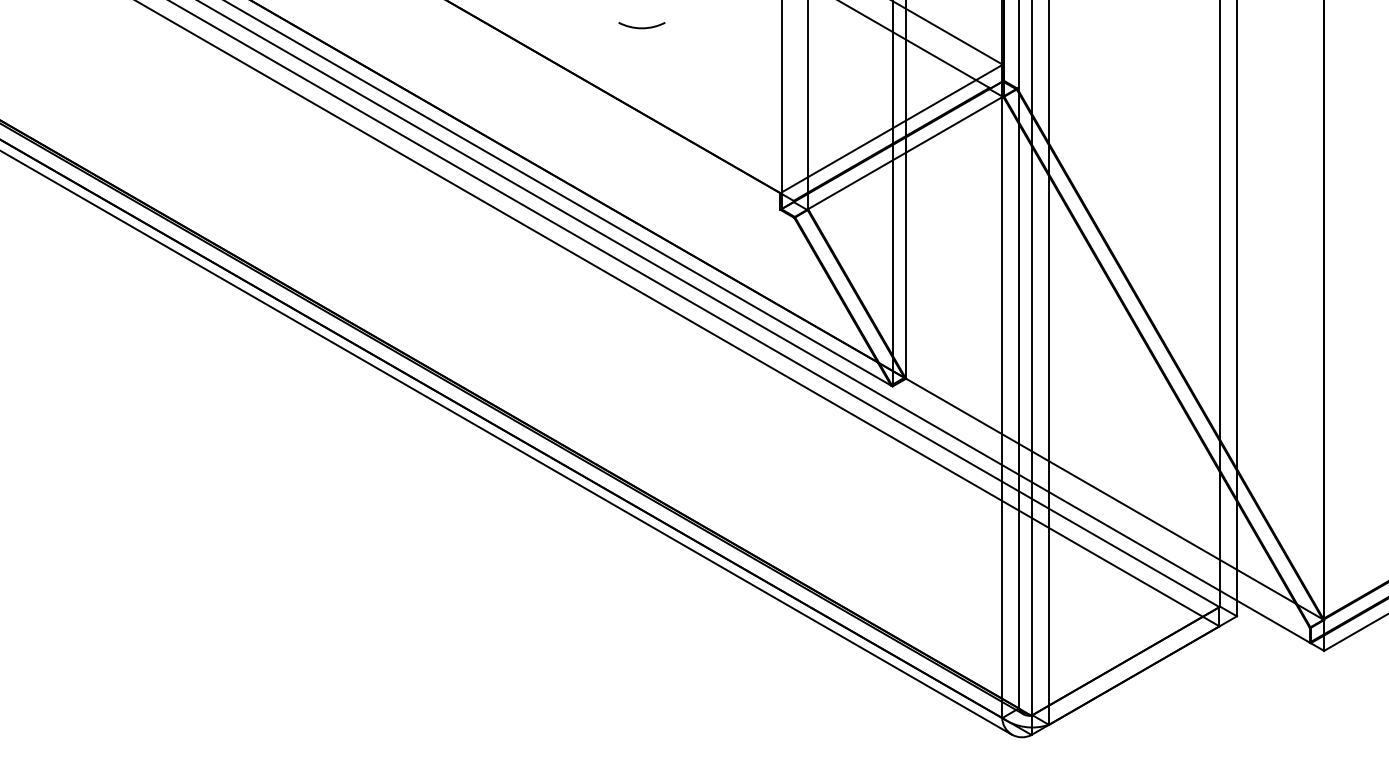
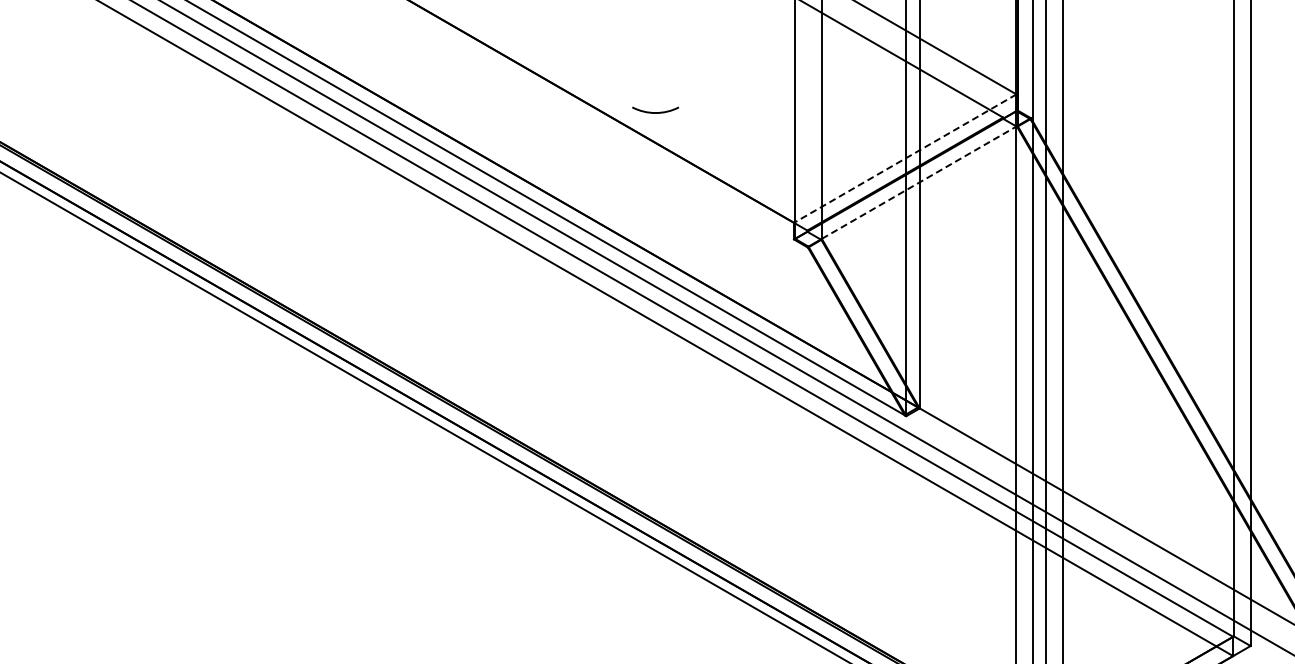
arc: (641, 27) -> (655, 112), moved
line: (891, 129) -> (905, 159), solid -> dashed
line: (906, 152) -> (920, 182), solid -> dashed

